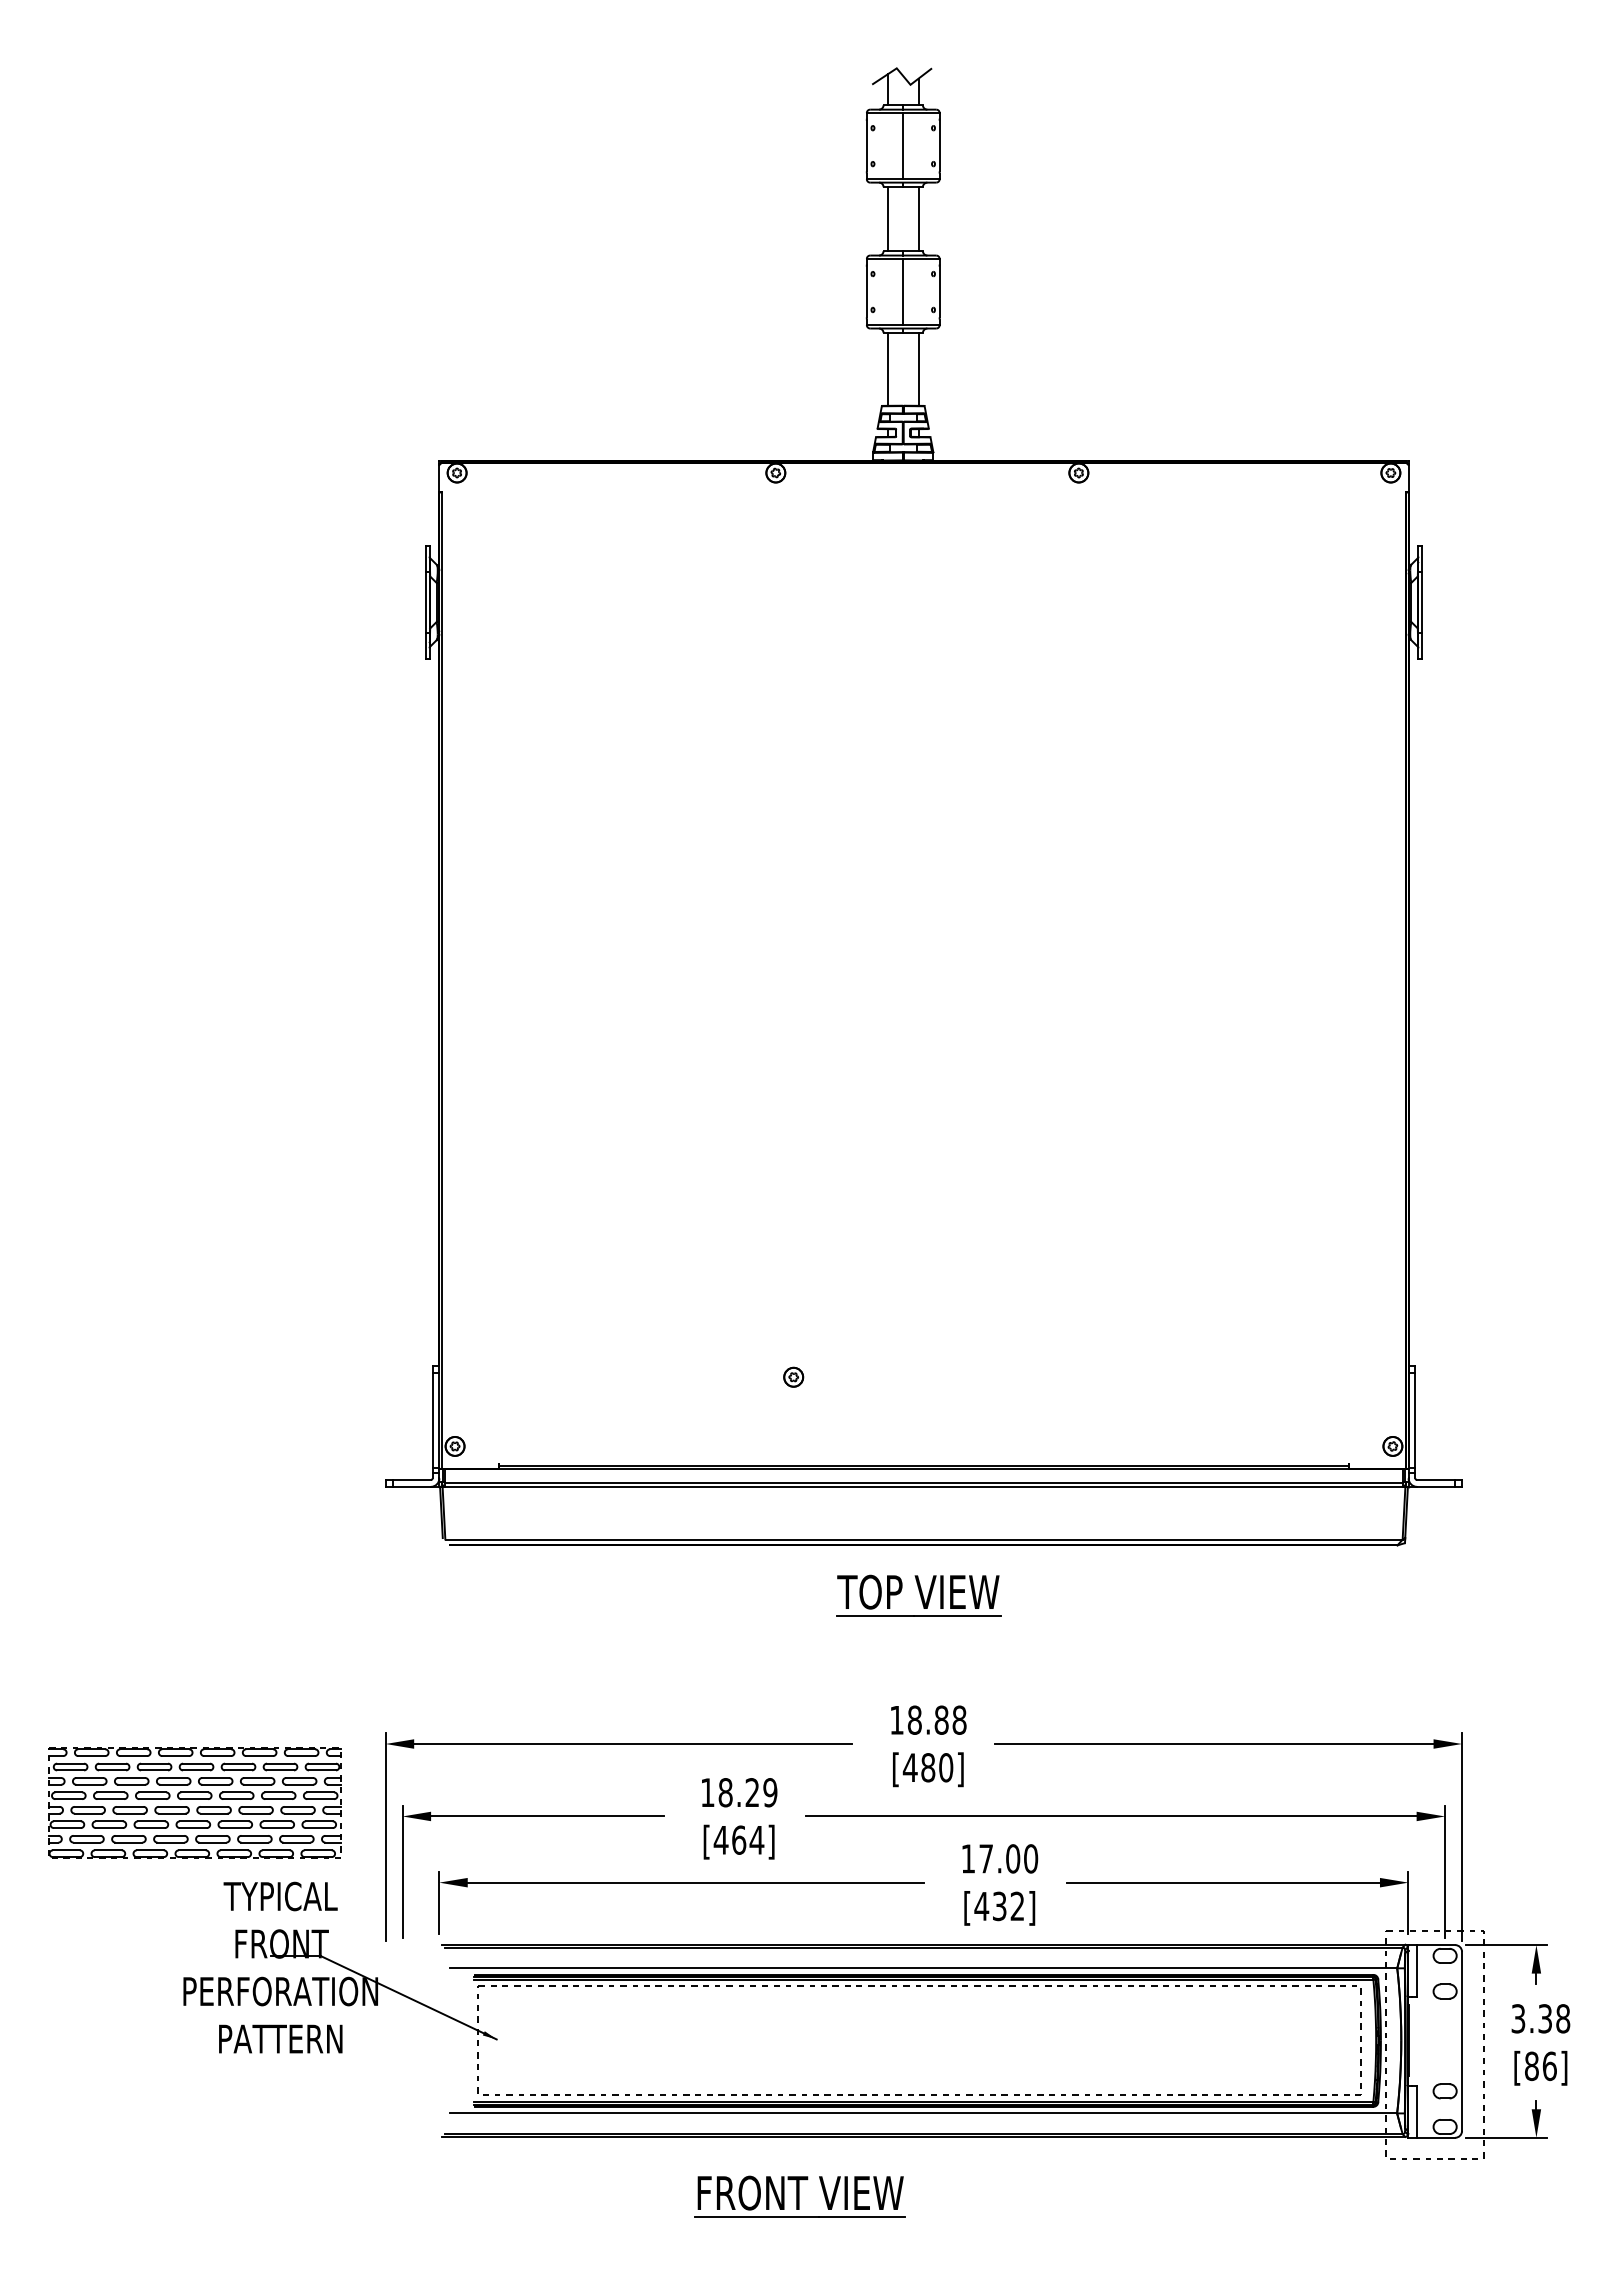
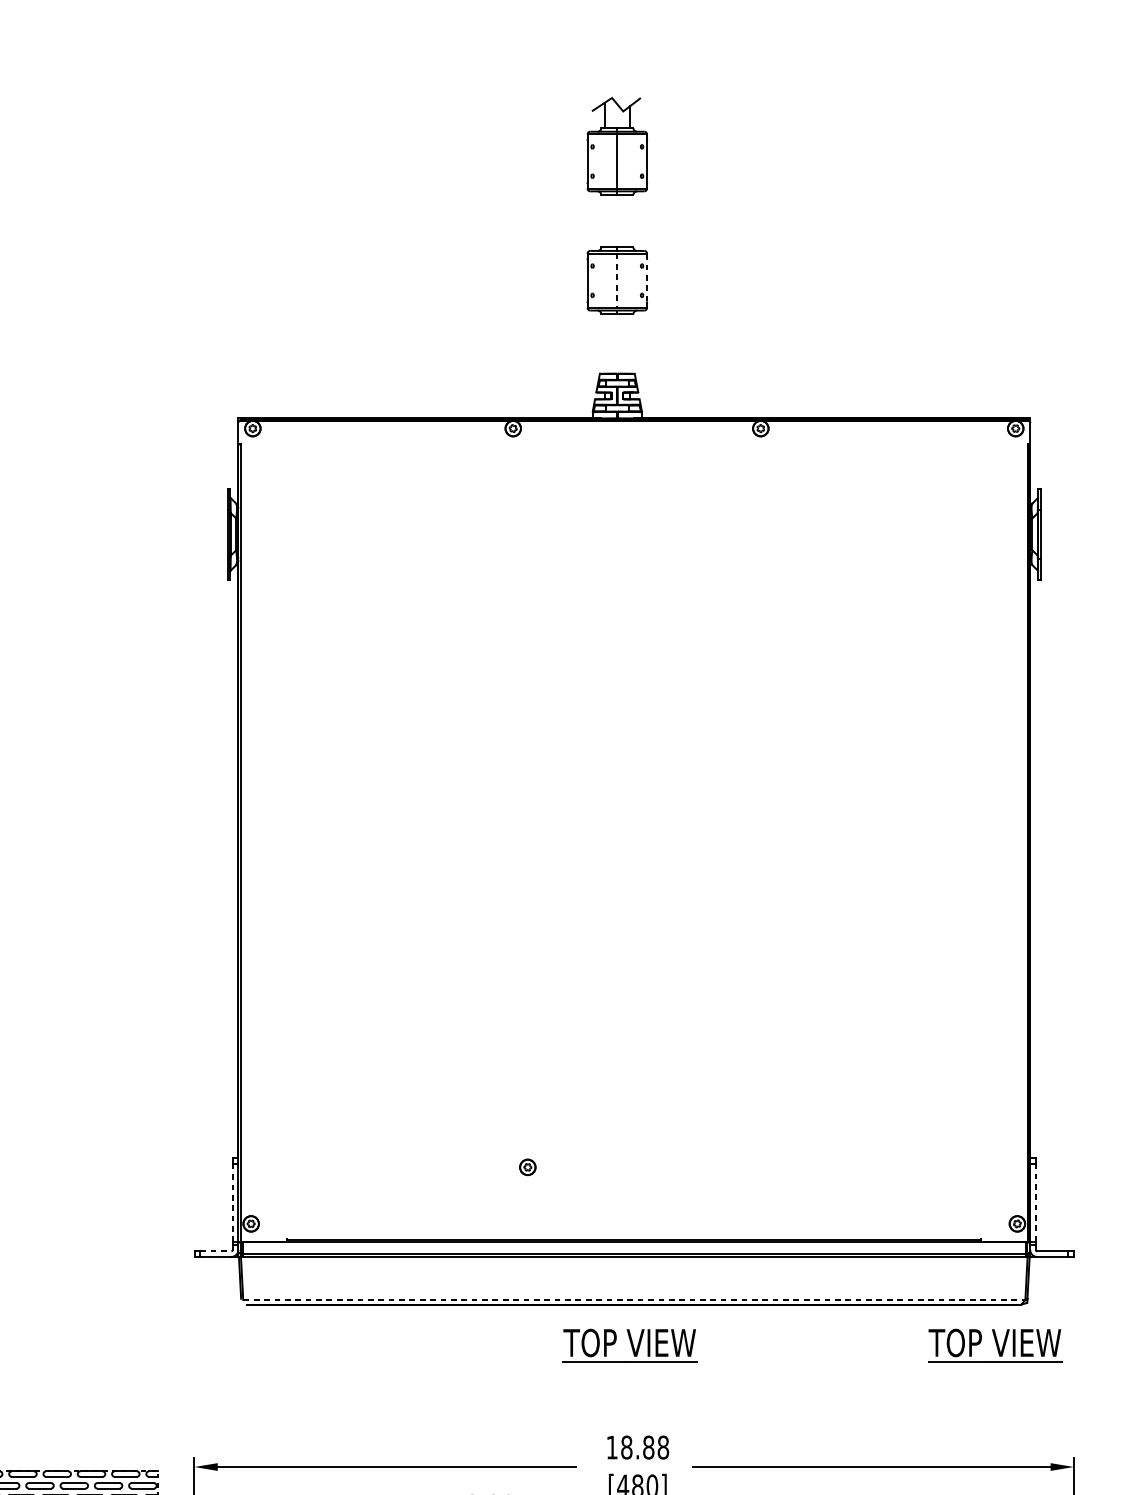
line: (887, 219) -> (604, 221), removed
line: (918, 219) -> (629, 221), removed
line: (939, 291) -> (646, 280), solid -> dashed
line: (903, 292) -> (617, 281), solid -> dashed
line: (887, 369) -> (604, 344), removed
line: (918, 369) -> (629, 344), removed
line: (432, 1420) -> (232, 1202), solid -> dashed
line: (1415, 1420) -> (1035, 1202), solid -> dashed
line: (412, 1480) -> (216, 1251), solid -> dashed
line: (924, 1539) -> (634, 1299), solid -> dashed
part: (1365, 1595) -> (995, 1345), added

